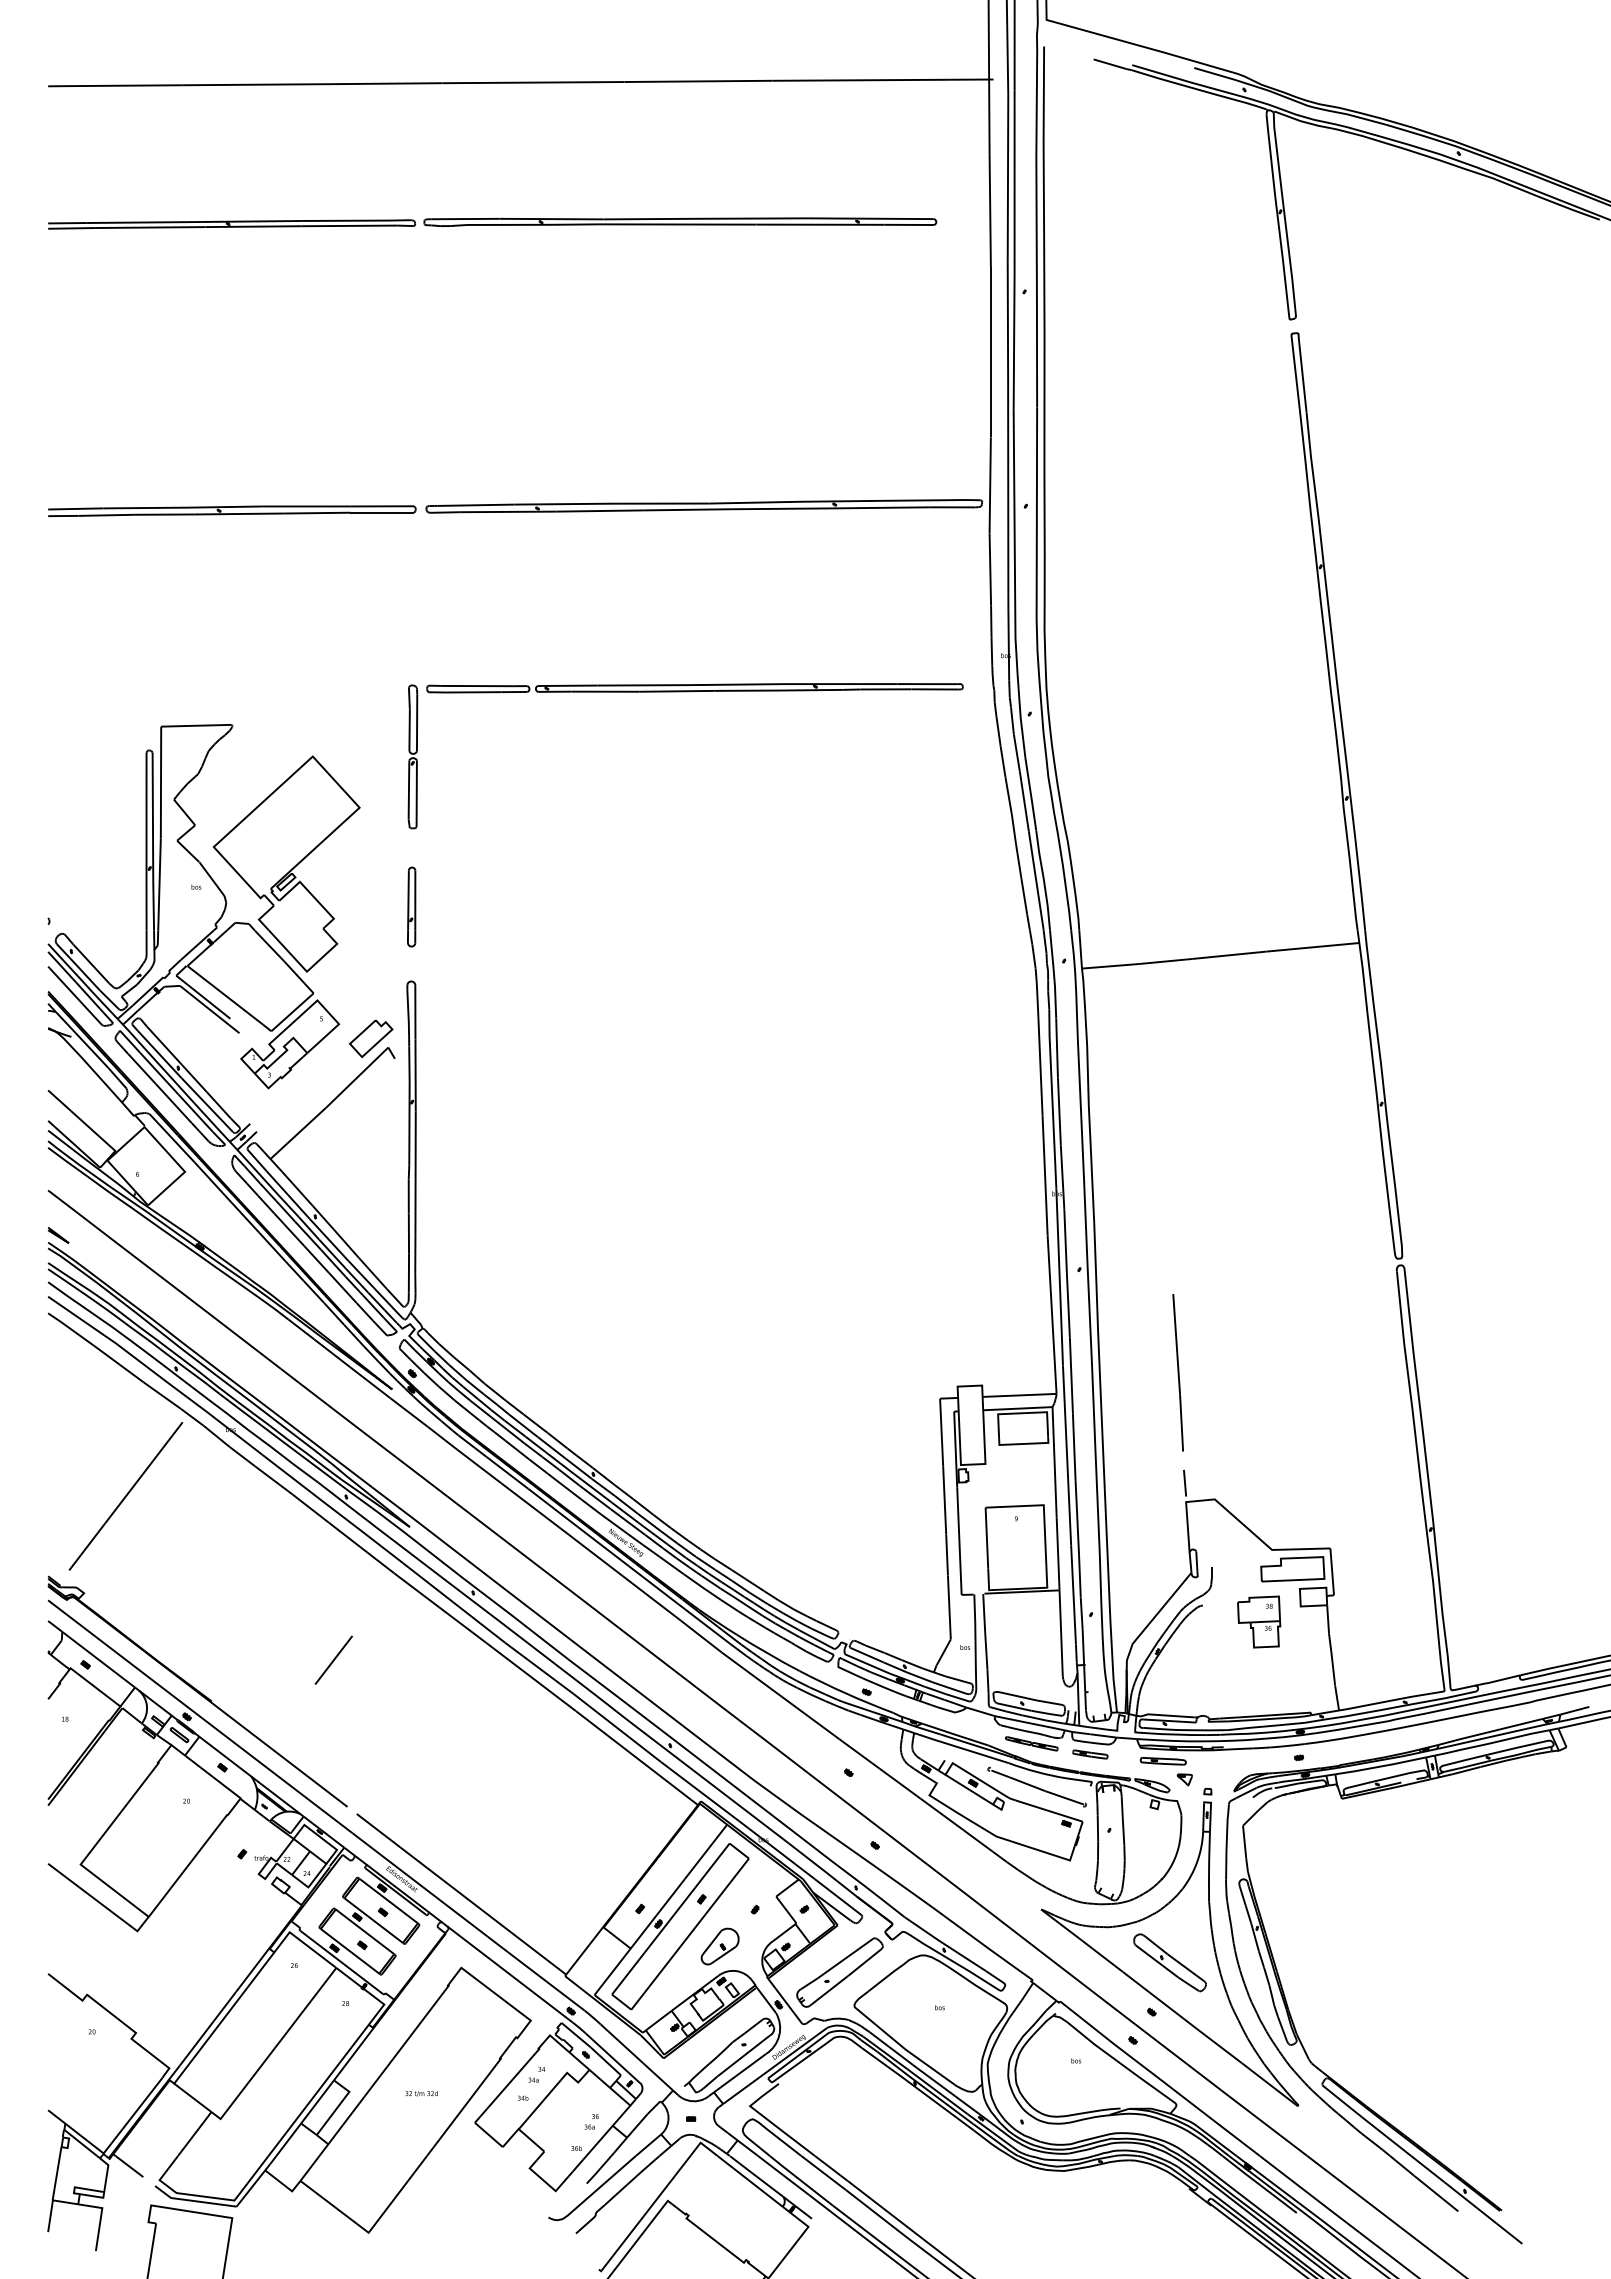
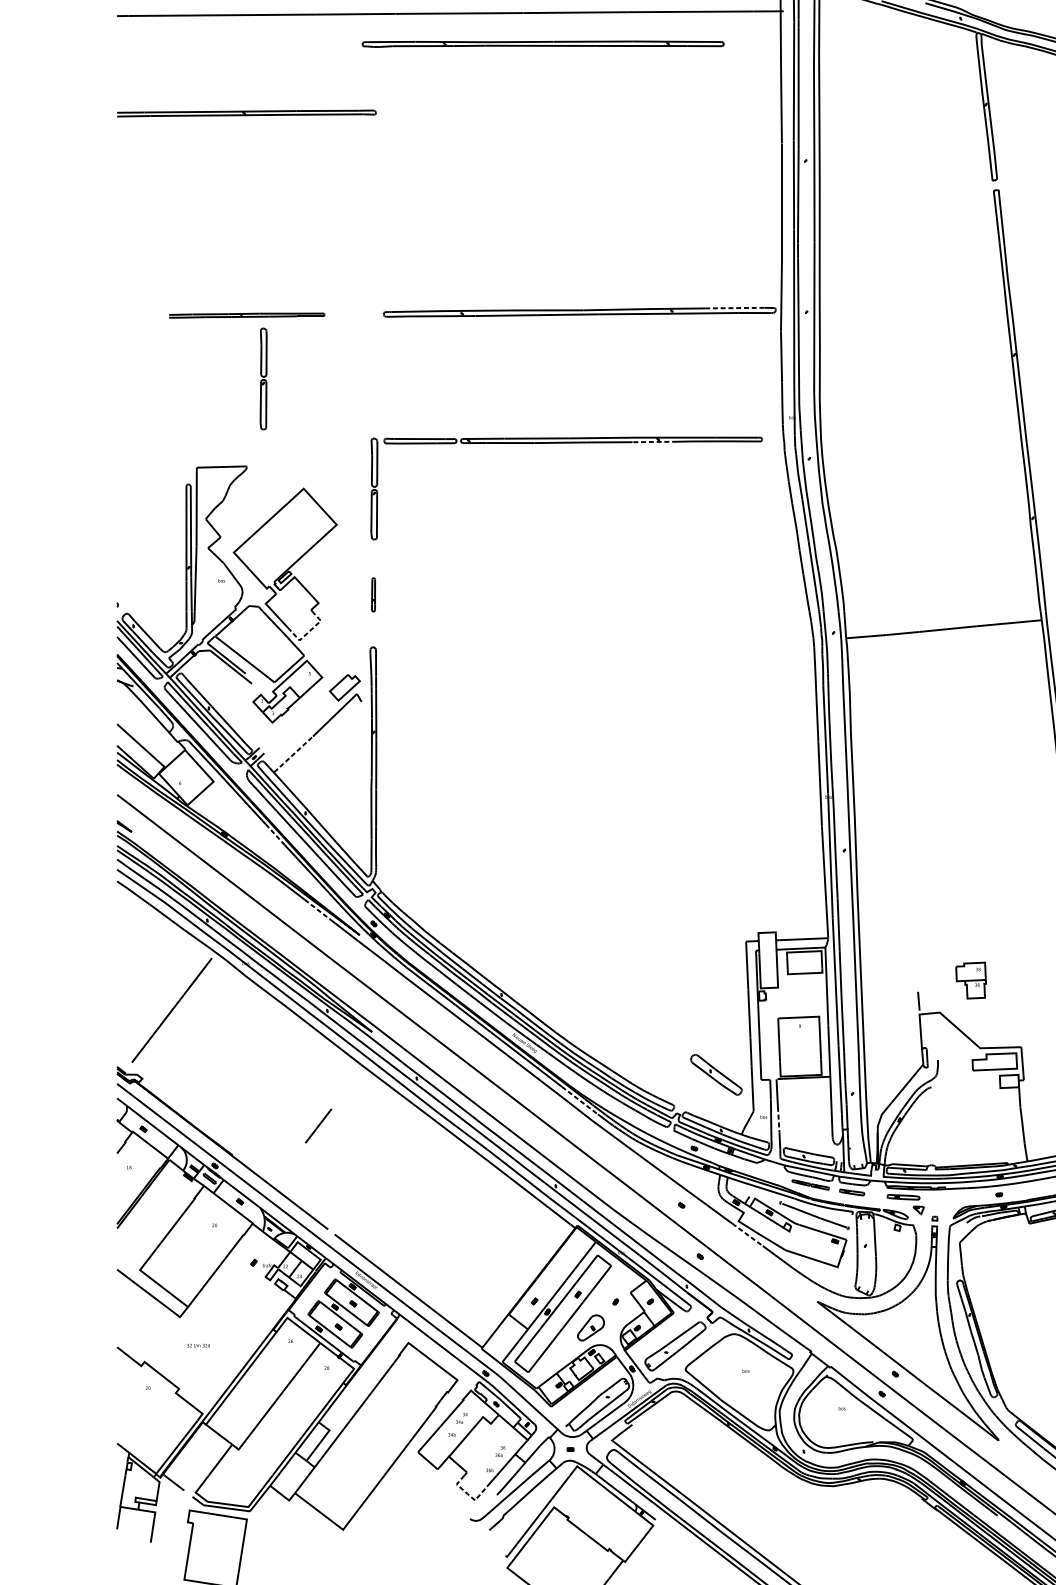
part: (680, 221) -> (543, 43), moved
line: (924, 500) -> (735, 308), solid -> dashed
part: (232, 510) -> (247, 315), size x0.6
part: (255, 600) -> (263, 378), added
line: (810, 690) -> (654, 442), solid -> dashed
part: (411, 906) -> (373, 594), size x0.6
line: (321, 958) -> (309, 631), solid -> dashed
line: (298, 1132) -> (293, 753), solid -> dashed
line: (272, 1247) -> (275, 834), solid -> dashed
line: (332, 1353) -> (317, 909), solid -> dashed
line: (1177, 1372) -> (913, 923), removed
part: (1259, 1621) -> (971, 980), moved
line: (704, 1624) -> (579, 1100), solid -> dashed
line: (986, 1651) -> (778, 1119), solid -> dashed
line: (942, 1814) -> (747, 1234), solid -> dashed
part: (1169, 1962) -> (716, 1074), moved
text: (421, 2093) -> (198, 1345), moved
line: (546, 2182) -> (468, 1494), solid -> dashed

